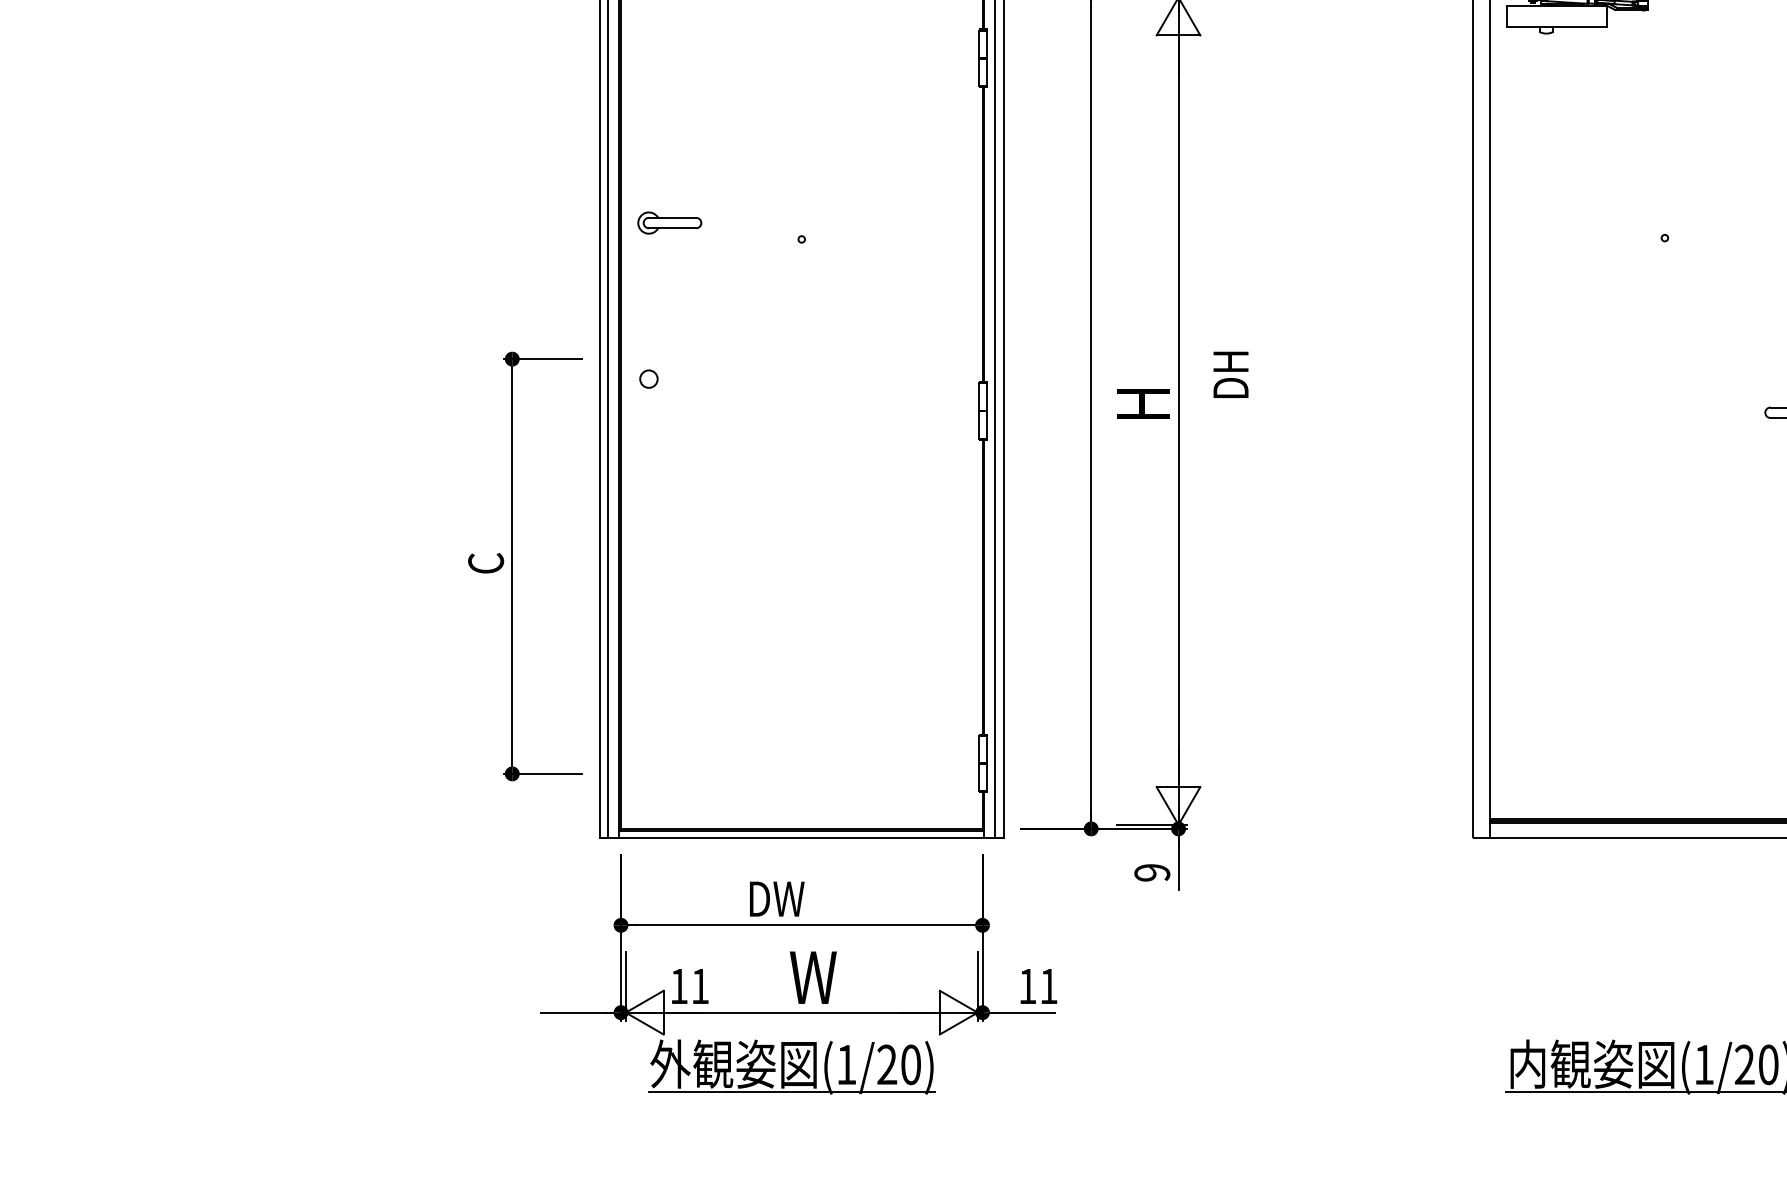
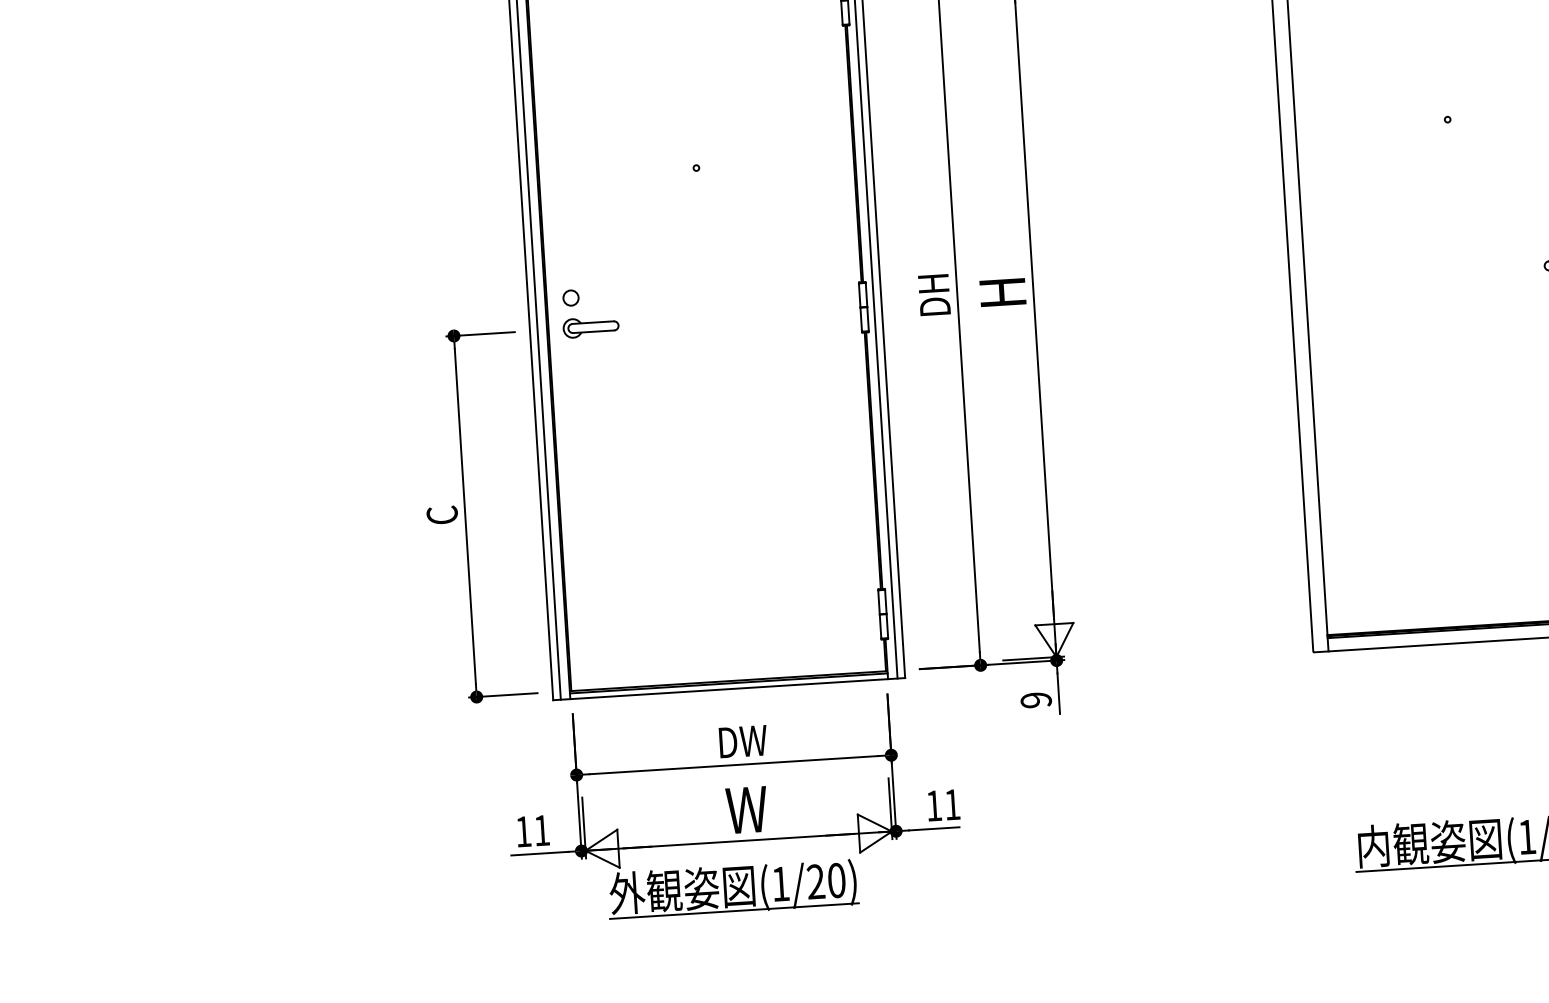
part: (669, 222) -> (590, 326), moved
text: (1230, 374) -> (933, 294), moved
part: (512, 566) -> (465, 516), moved
text: (777, 898) -> (743, 741), moved
text: (690, 986) -> (533, 831), moved

